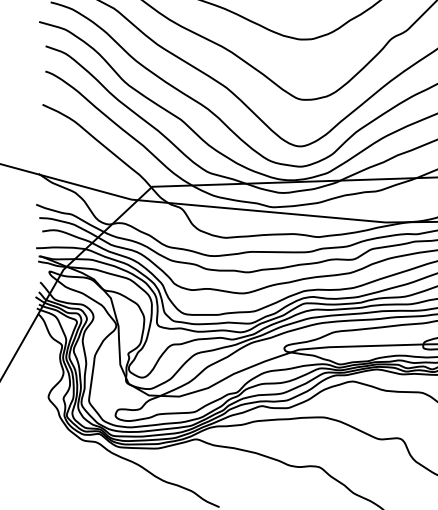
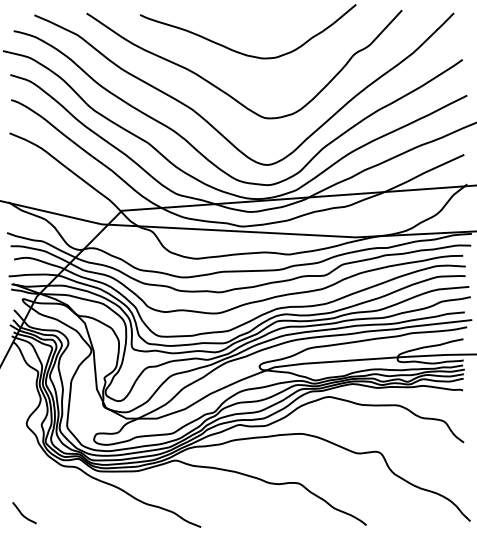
curve: (41, 487) -> (23, 514), added

